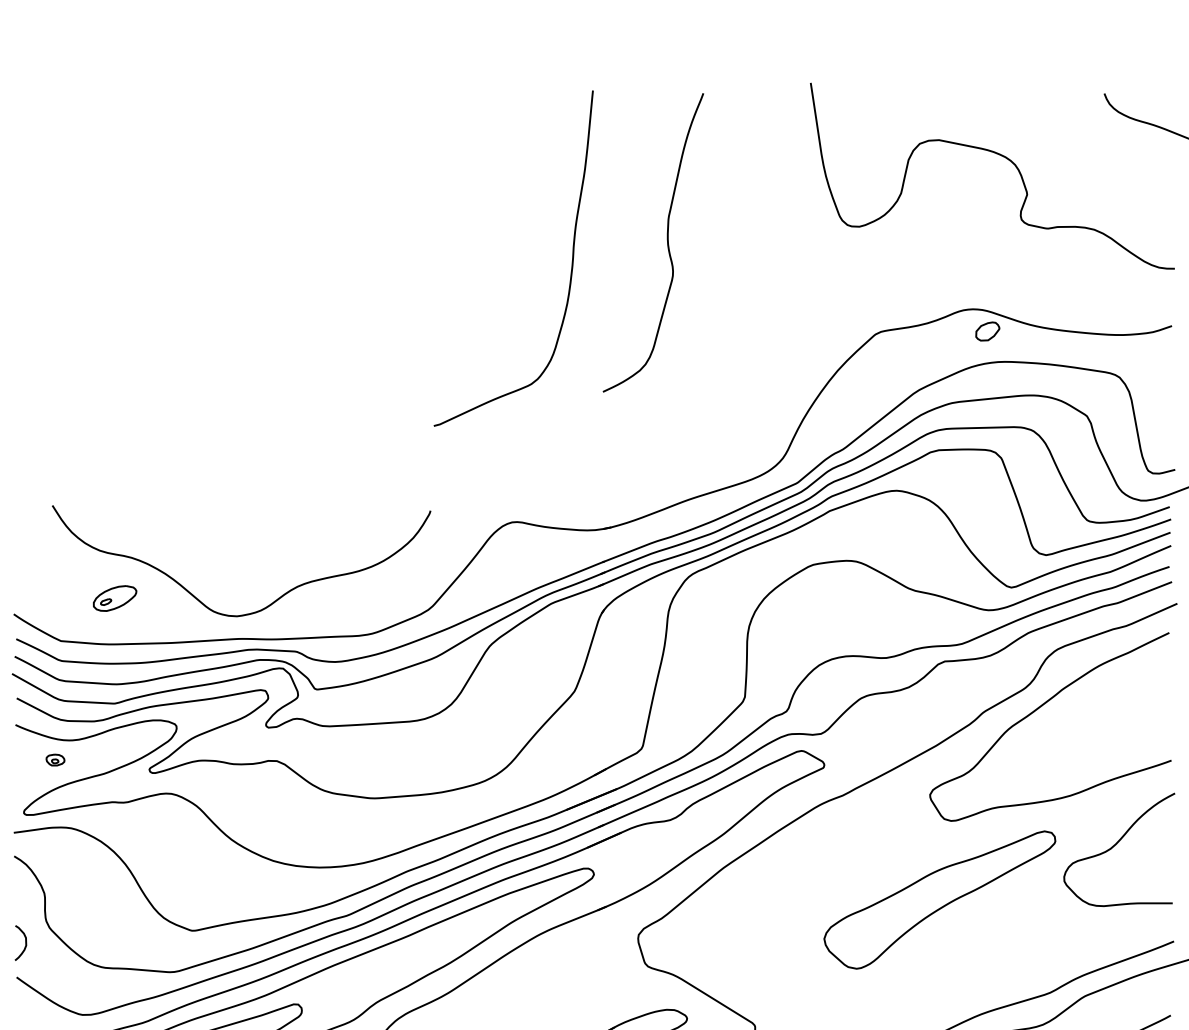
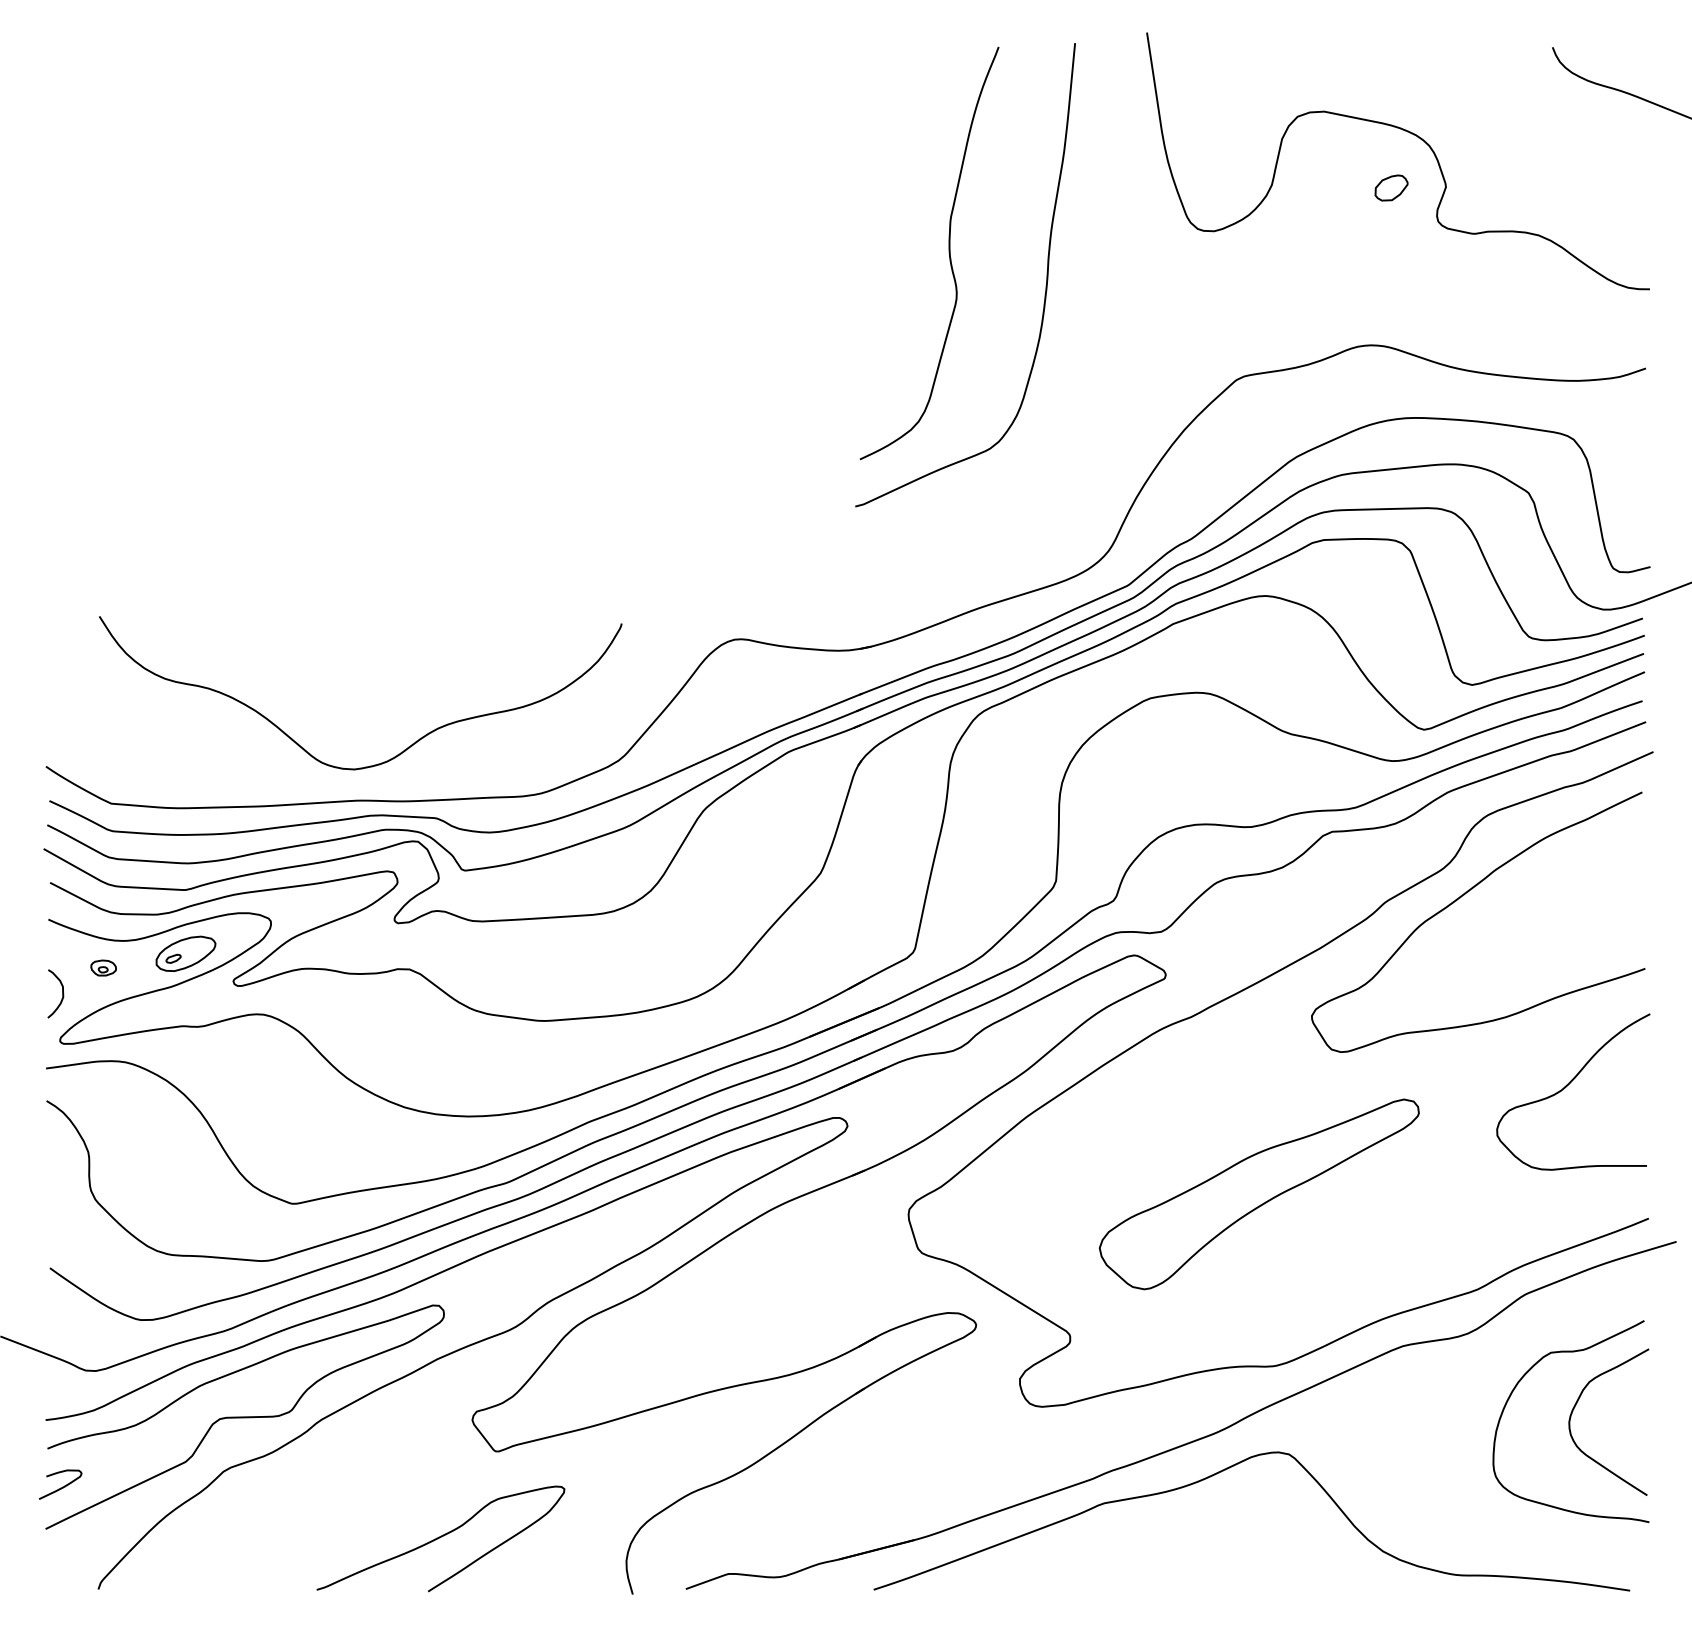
curve: (571, 265) -> (1045, 285), moved
part: (987, 331) -> (1391, 187), moved
part: (114, 598) -> (185, 953), moved
part: (939, 900) -> (1258, 1194), moved
curve: (25, 942) -> (62, 993), moved

